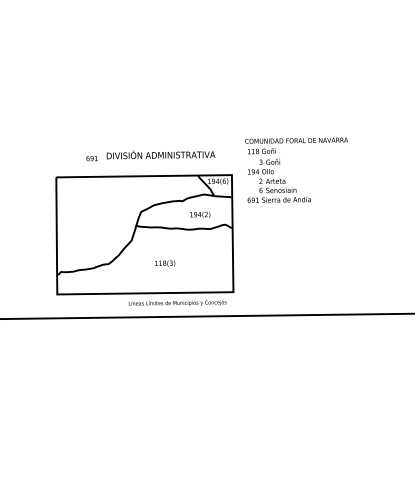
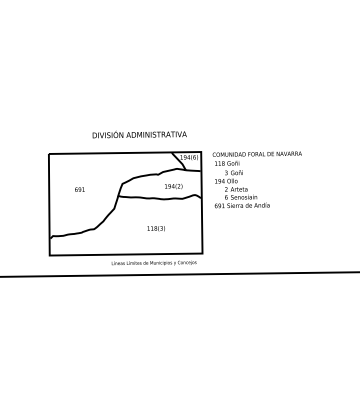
text: (91, 158) -> (79, 189), moved
text: (295, 169) -> (256, 179), moved
text: (164, 263) -> (155, 228), moved

